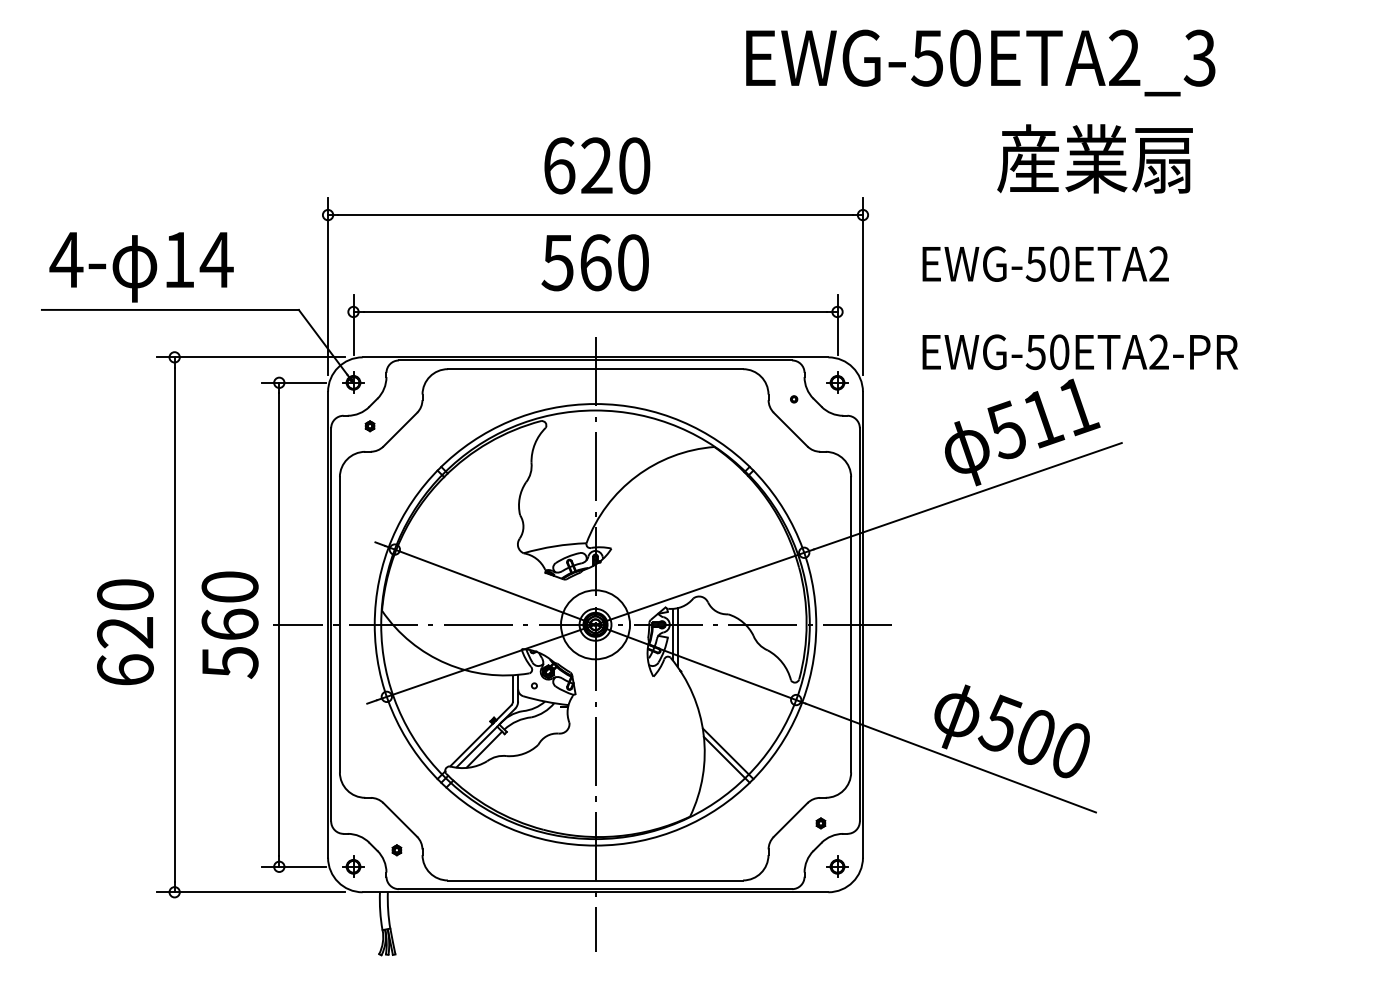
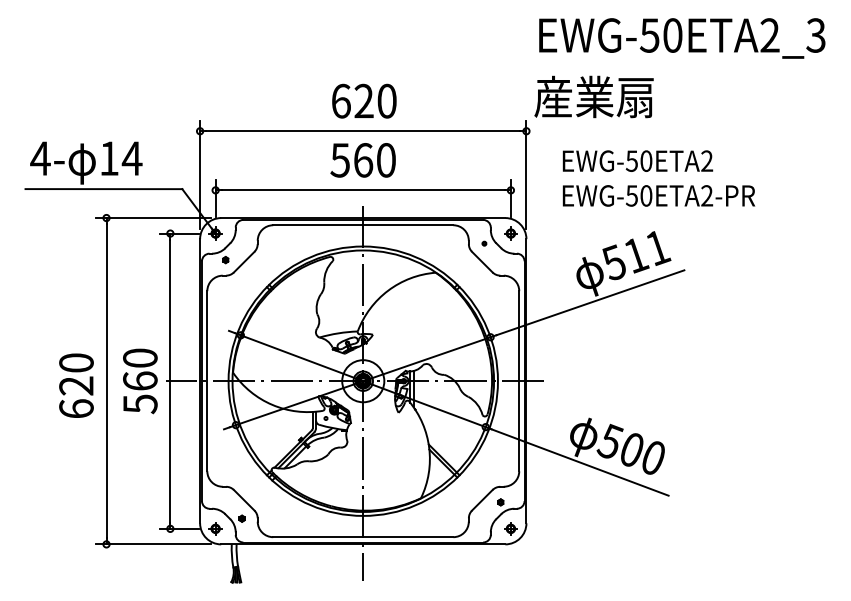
text: (981, 63) -> (682, 38), moved
text: (1094, 158) -> (593, 96), moved
text: (1079, 351) -> (658, 195), moved

